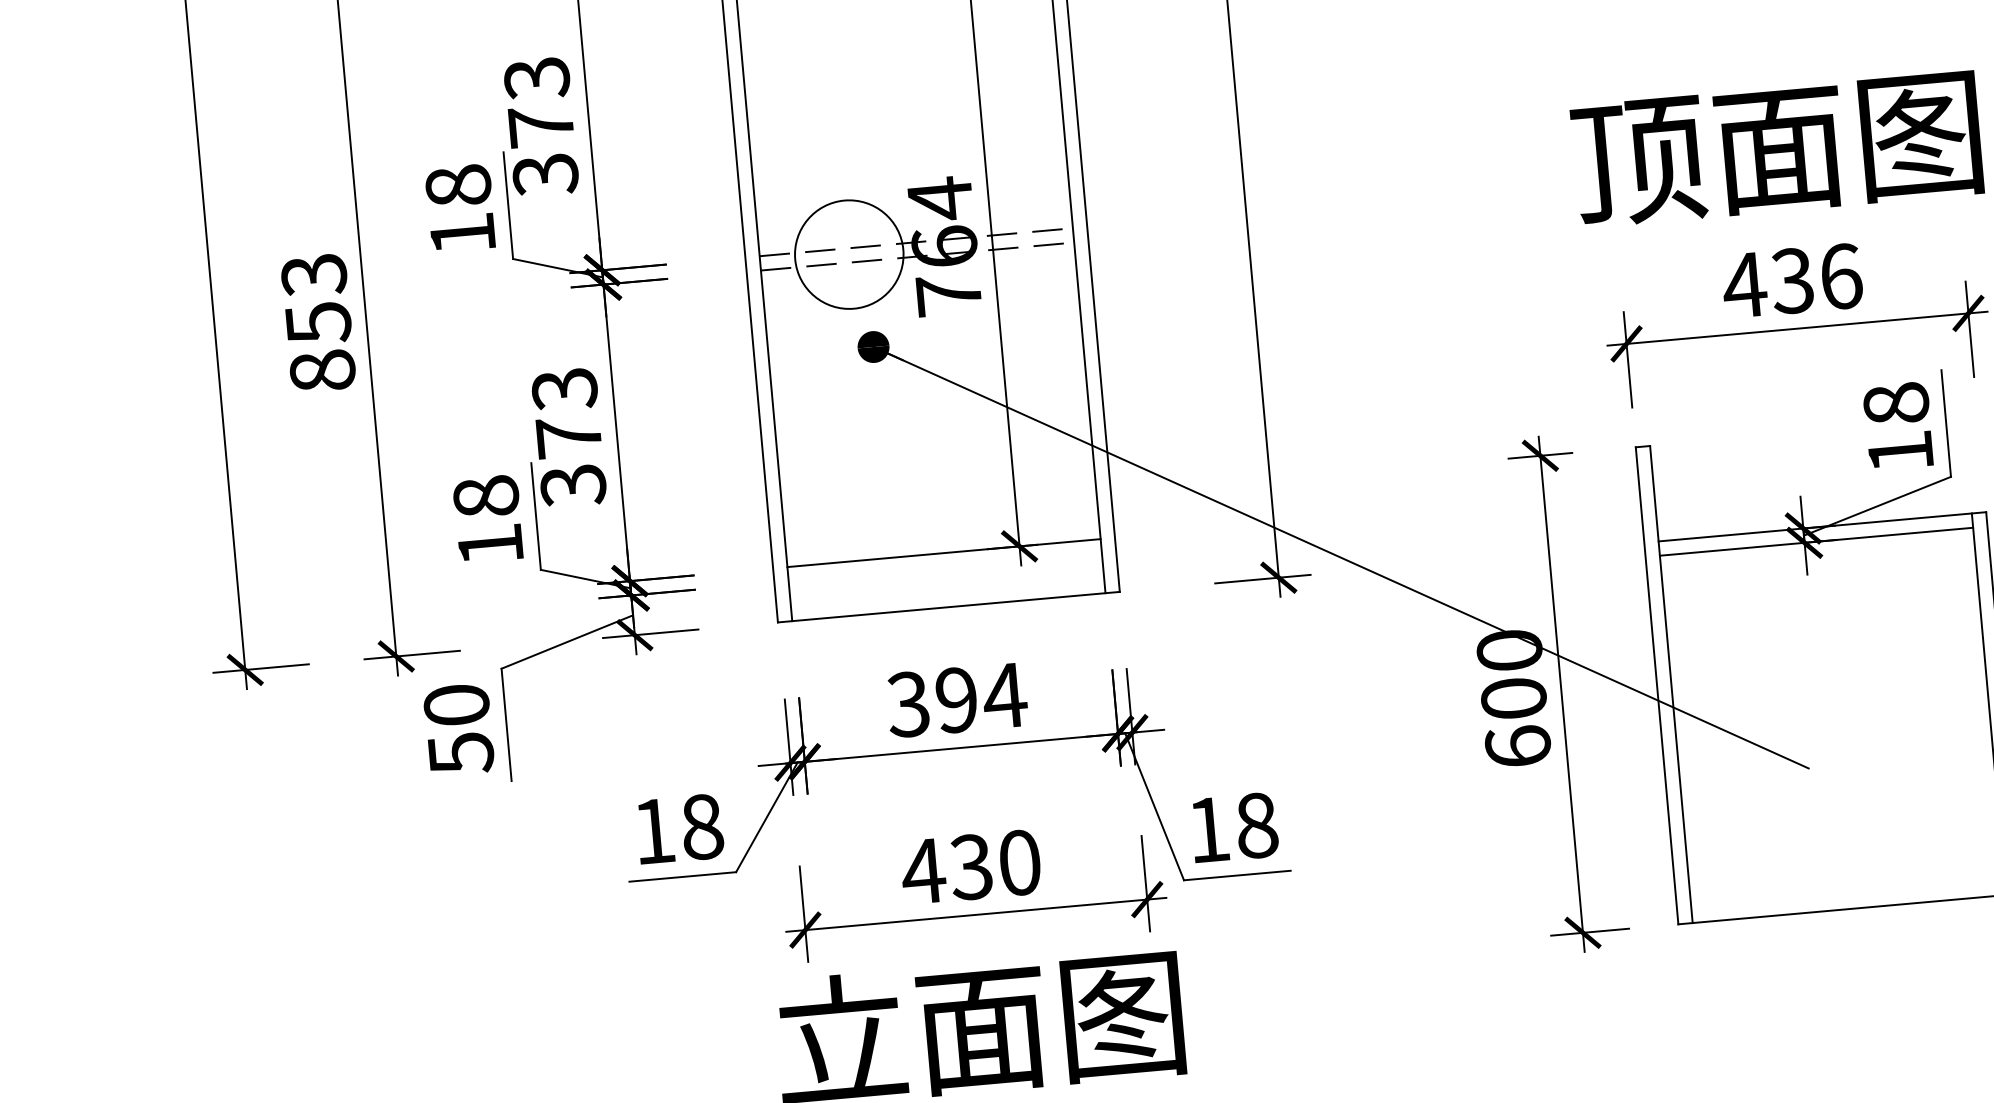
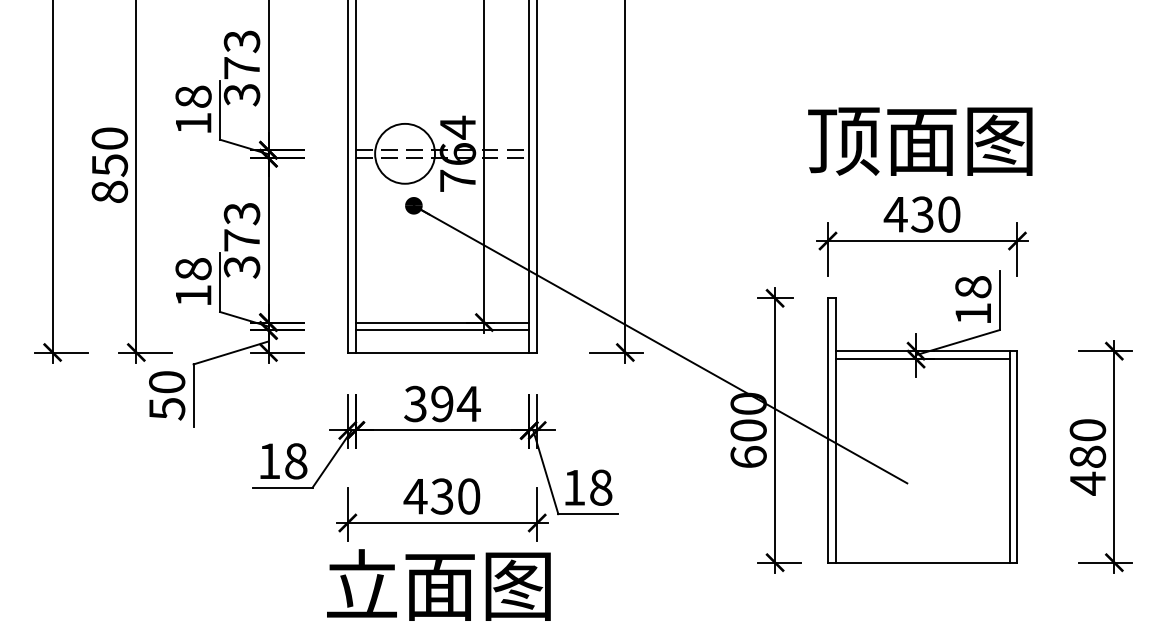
text: (313, 274) -> (109, 138), 853 -> 850
text: (1841, 276) -> (949, 214), 436 -> 430
line: (945, 567) -> (442, 330), added

